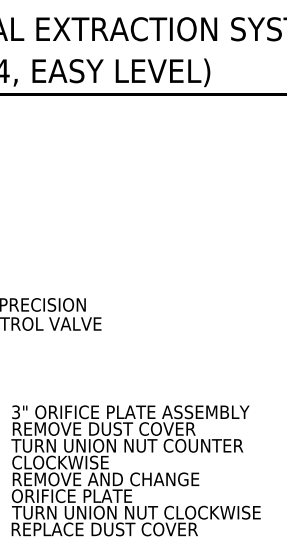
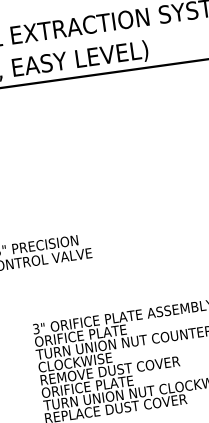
text: (103, 428) -> (104, 332), REMOVE DUST COVER -> ORIFICE PLATE
text: (143, 479) -> (140, 366), REMOVE AND CHANGE -> REMOVE DUST COVER

